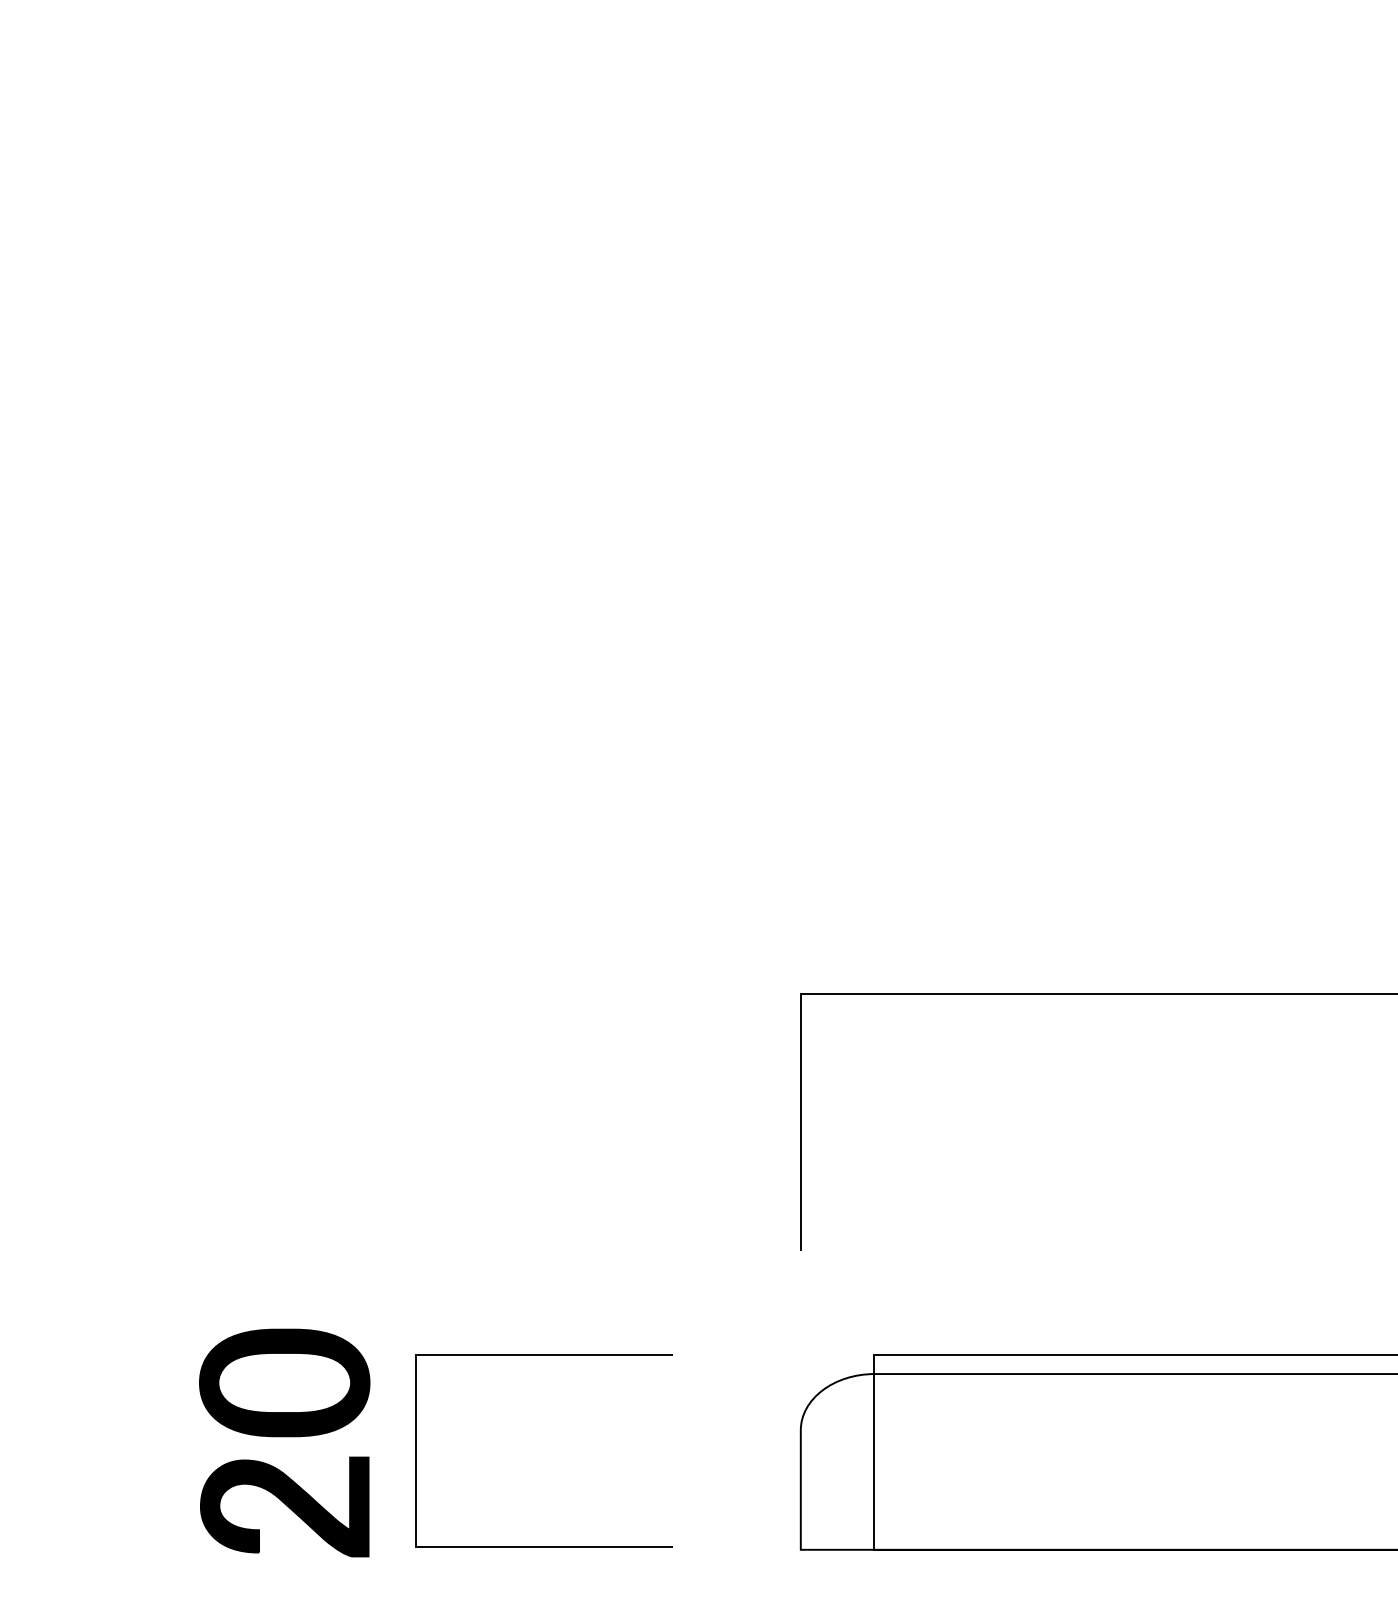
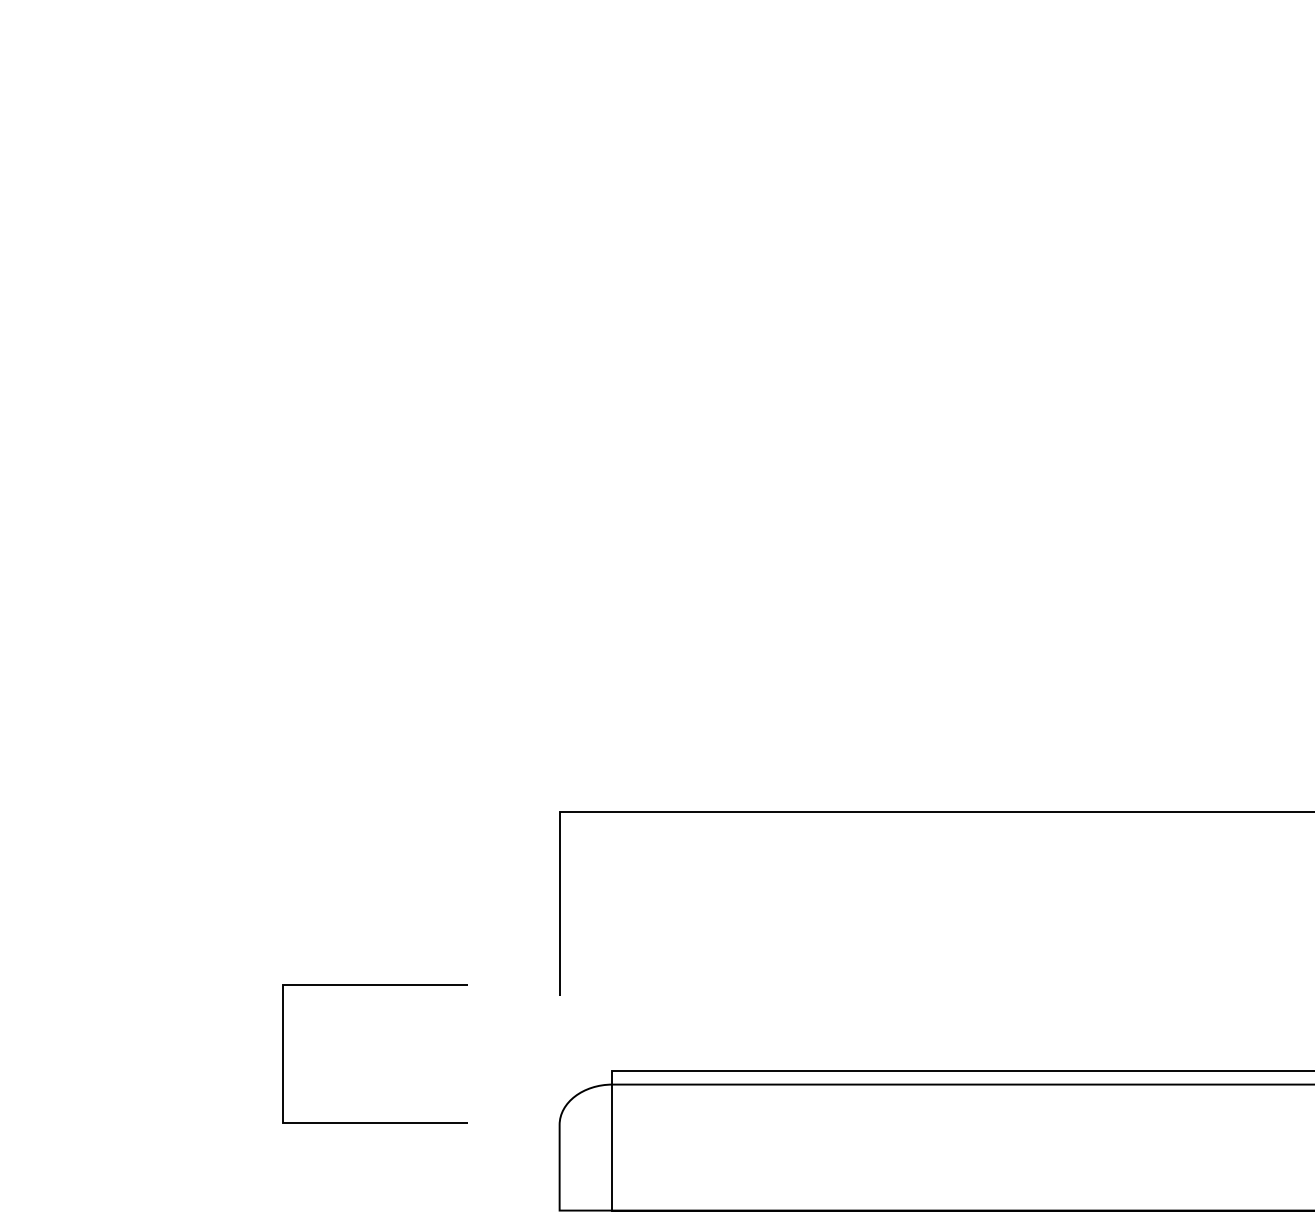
line: (542, 1355) -> (374, 985), moved
part: (284, 1442) -> (189, 1133), removed

